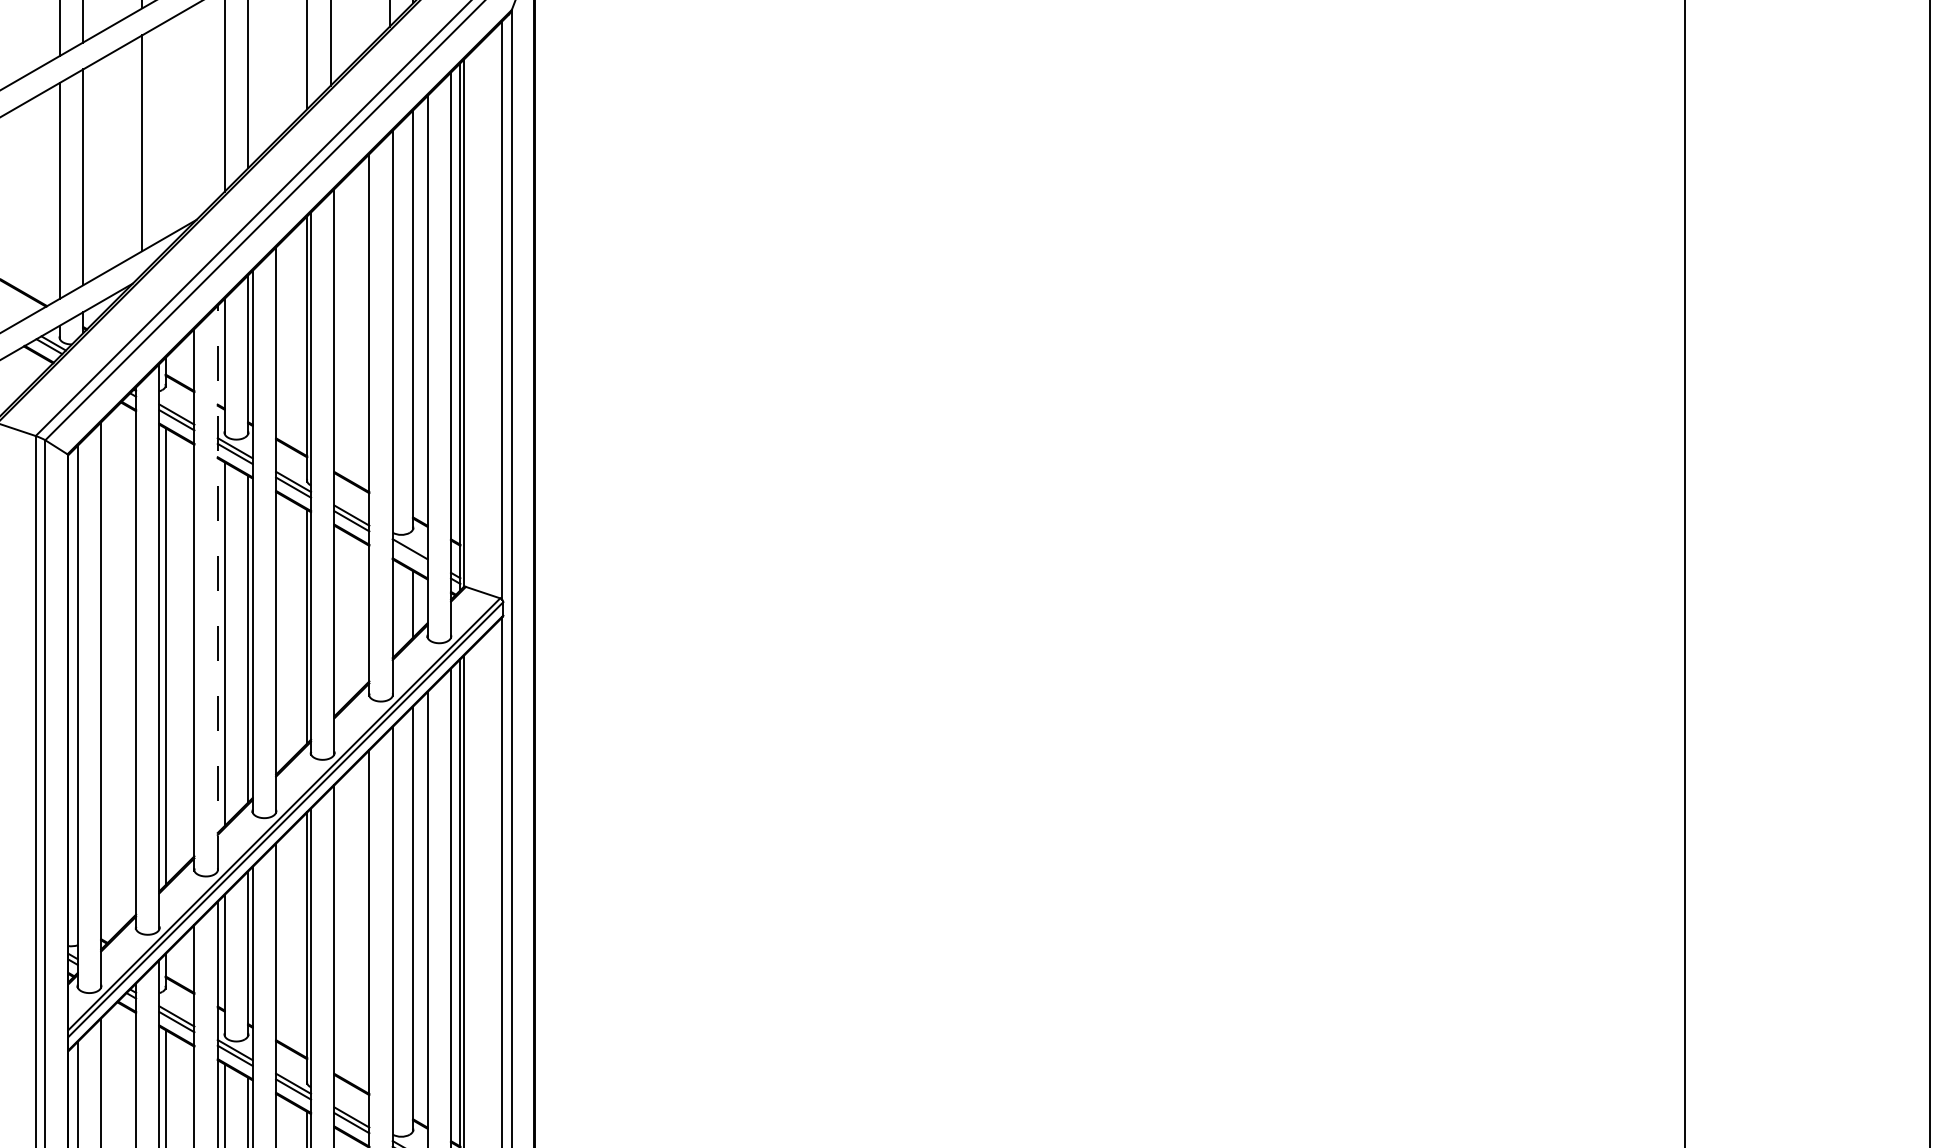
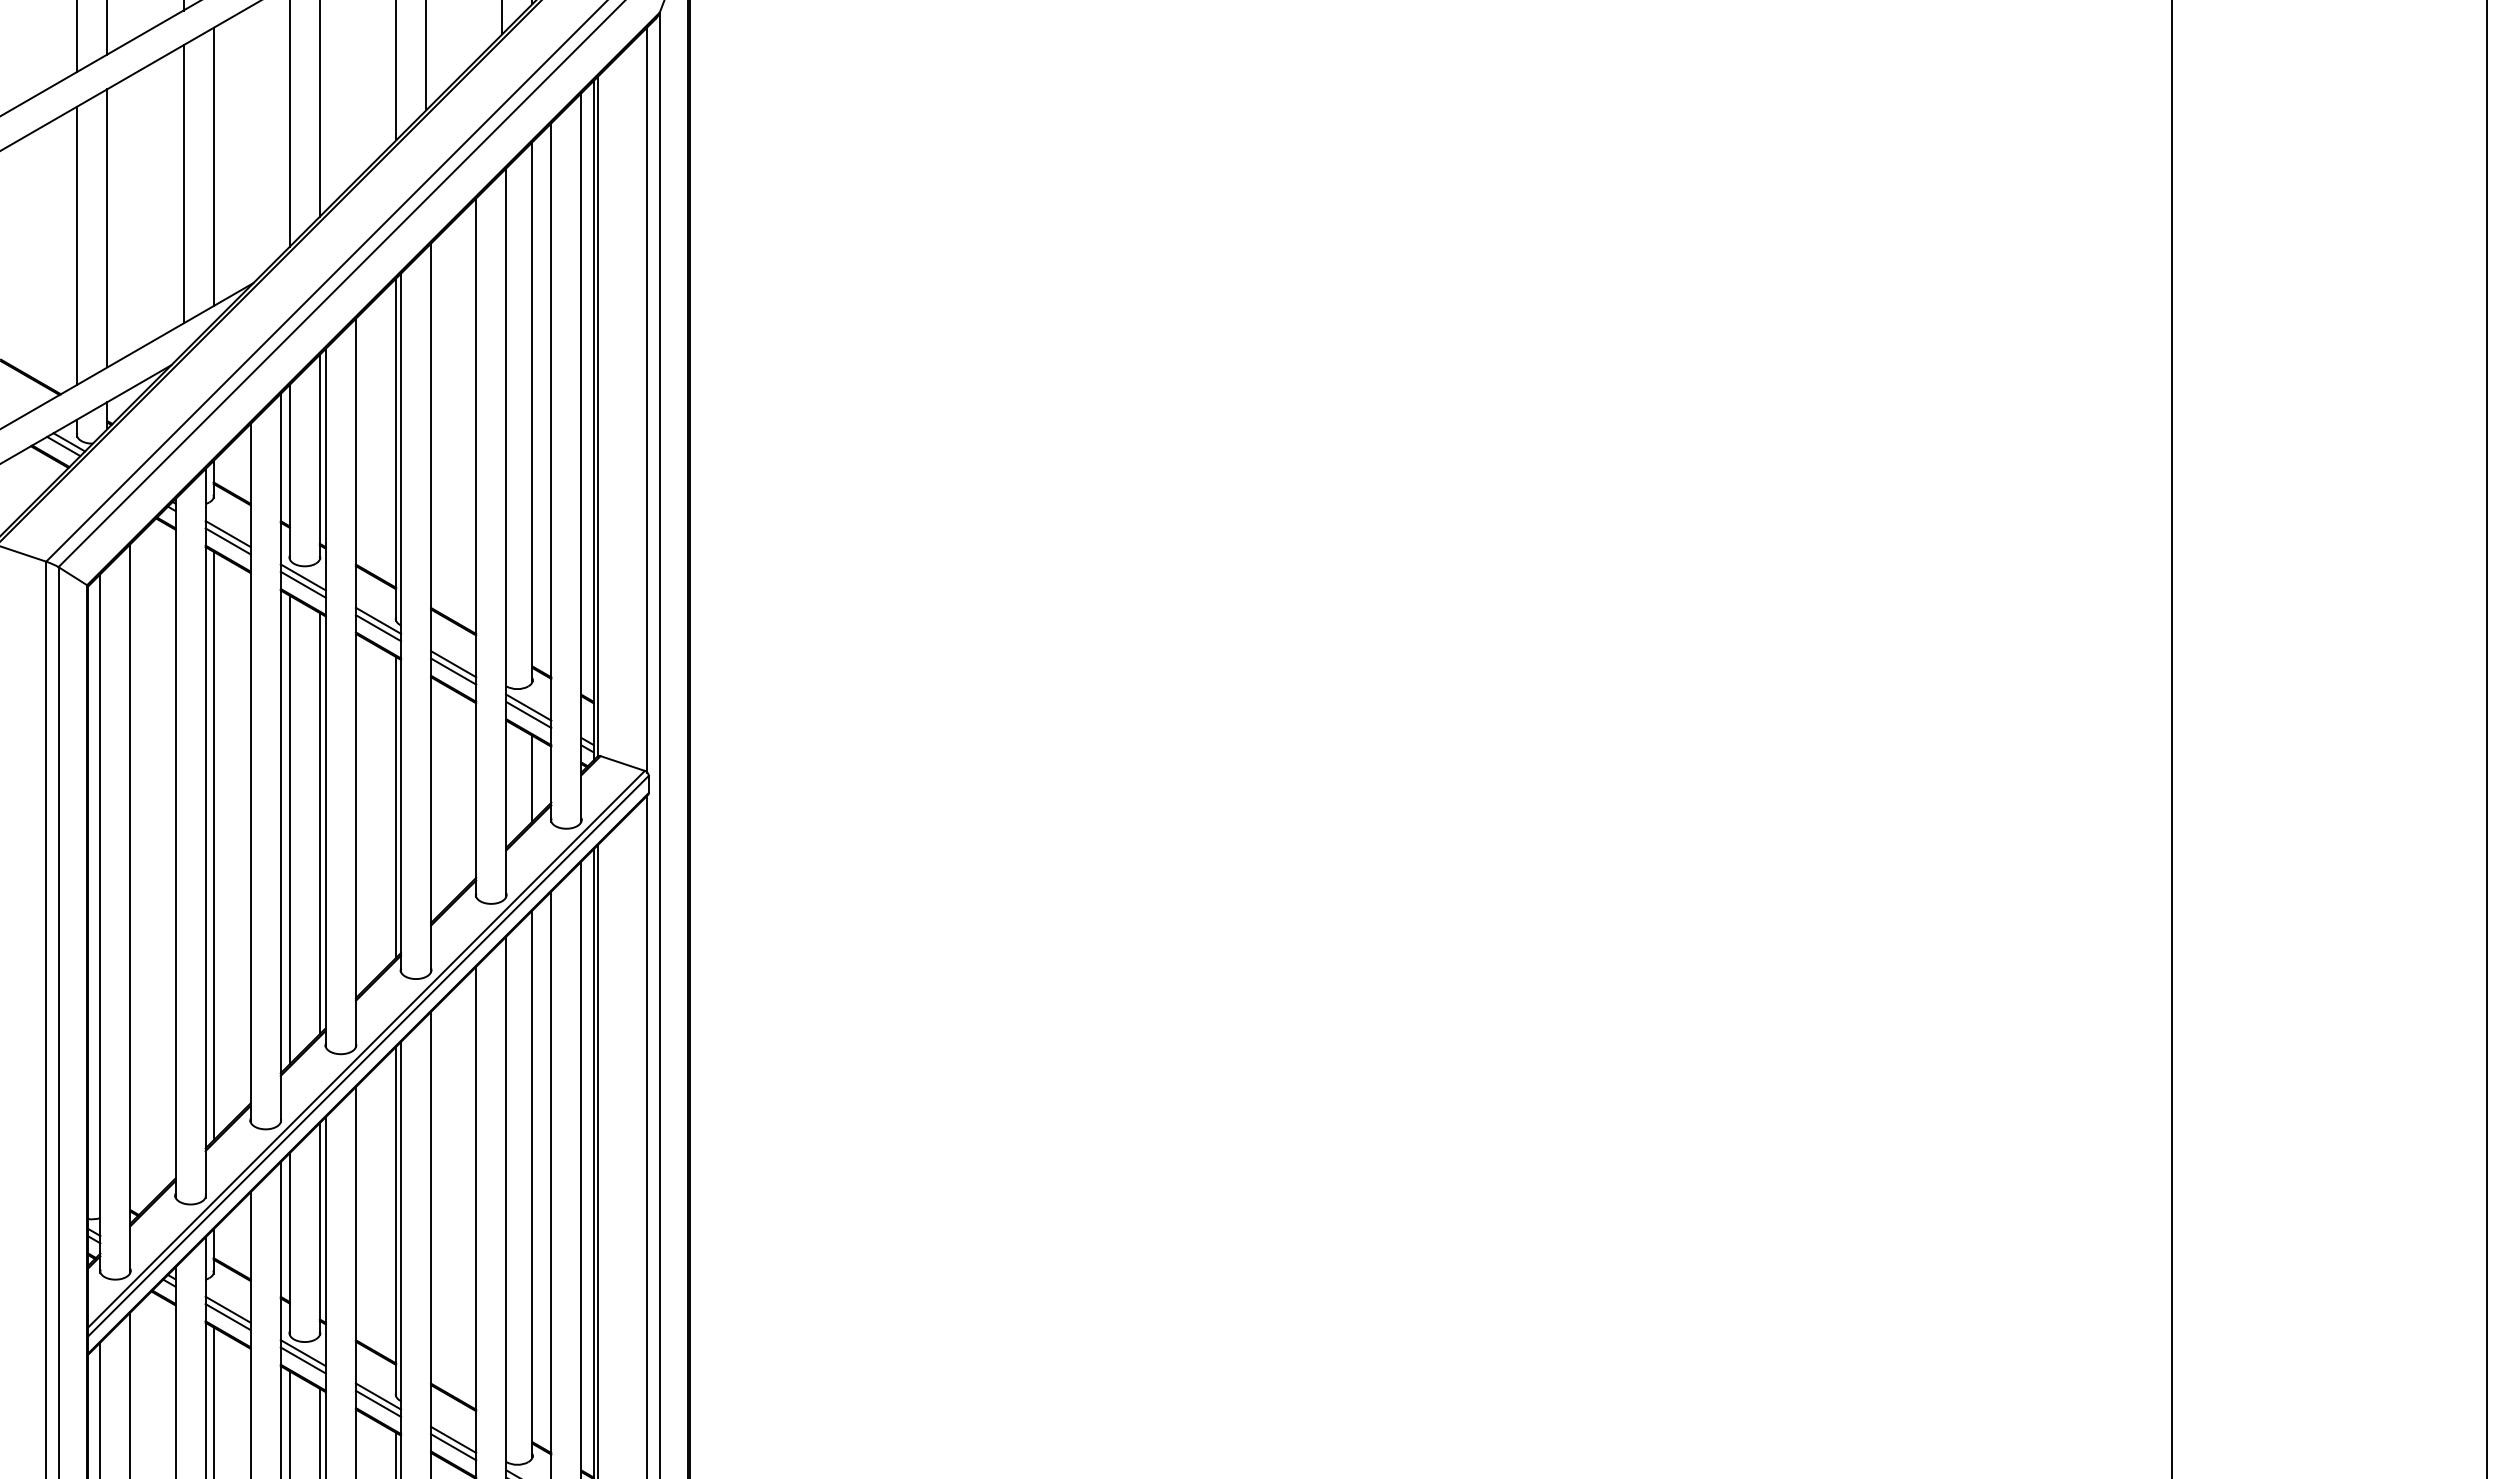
line: (165, 129) -> (213, 166), added
line: (409, 554) -> (528, 714), added
line: (217, 587) -> (280, 757), dashed -> solid

